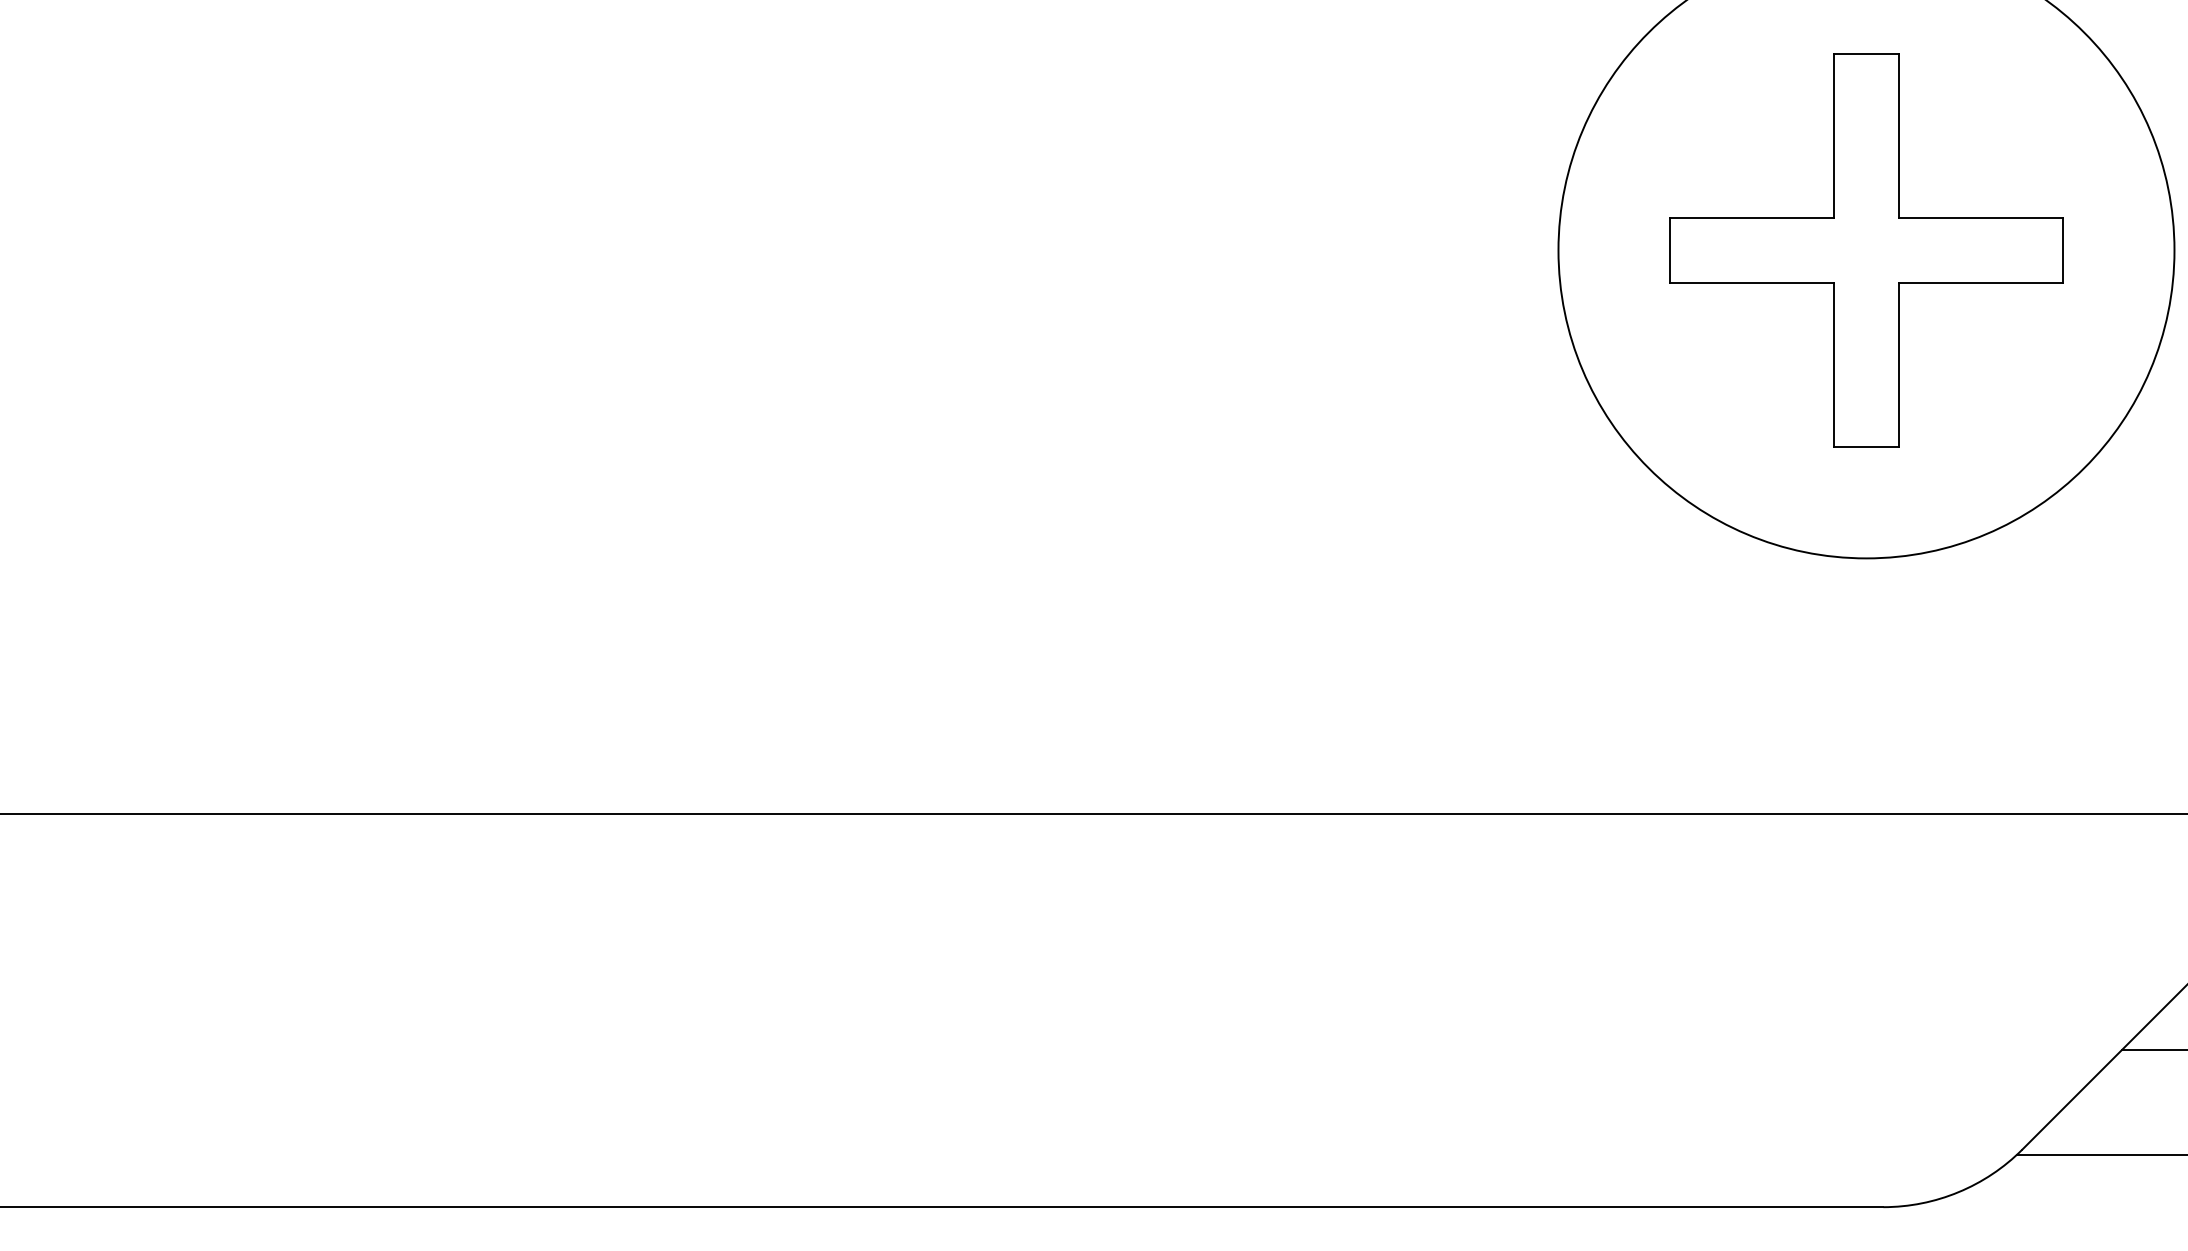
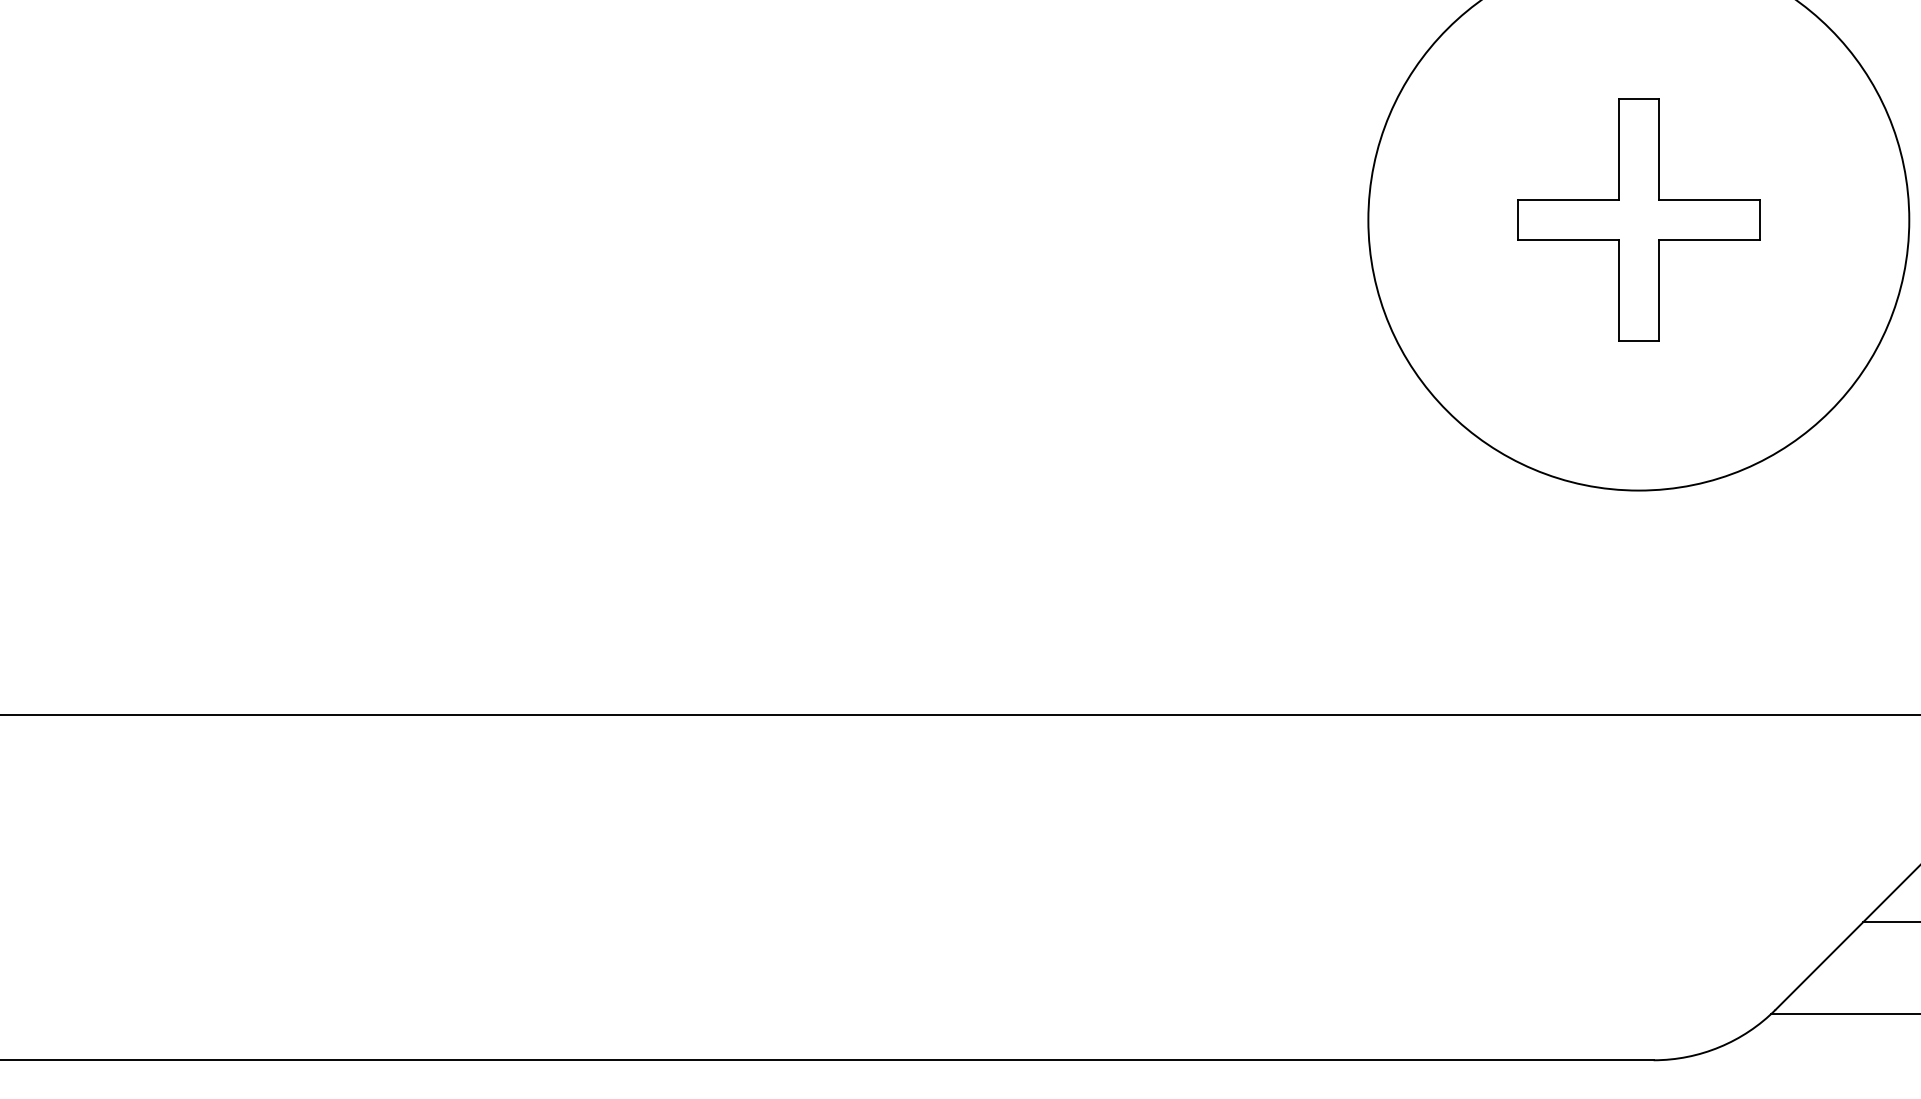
part: (1866, 249) -> (1638, 219), size x0.7

